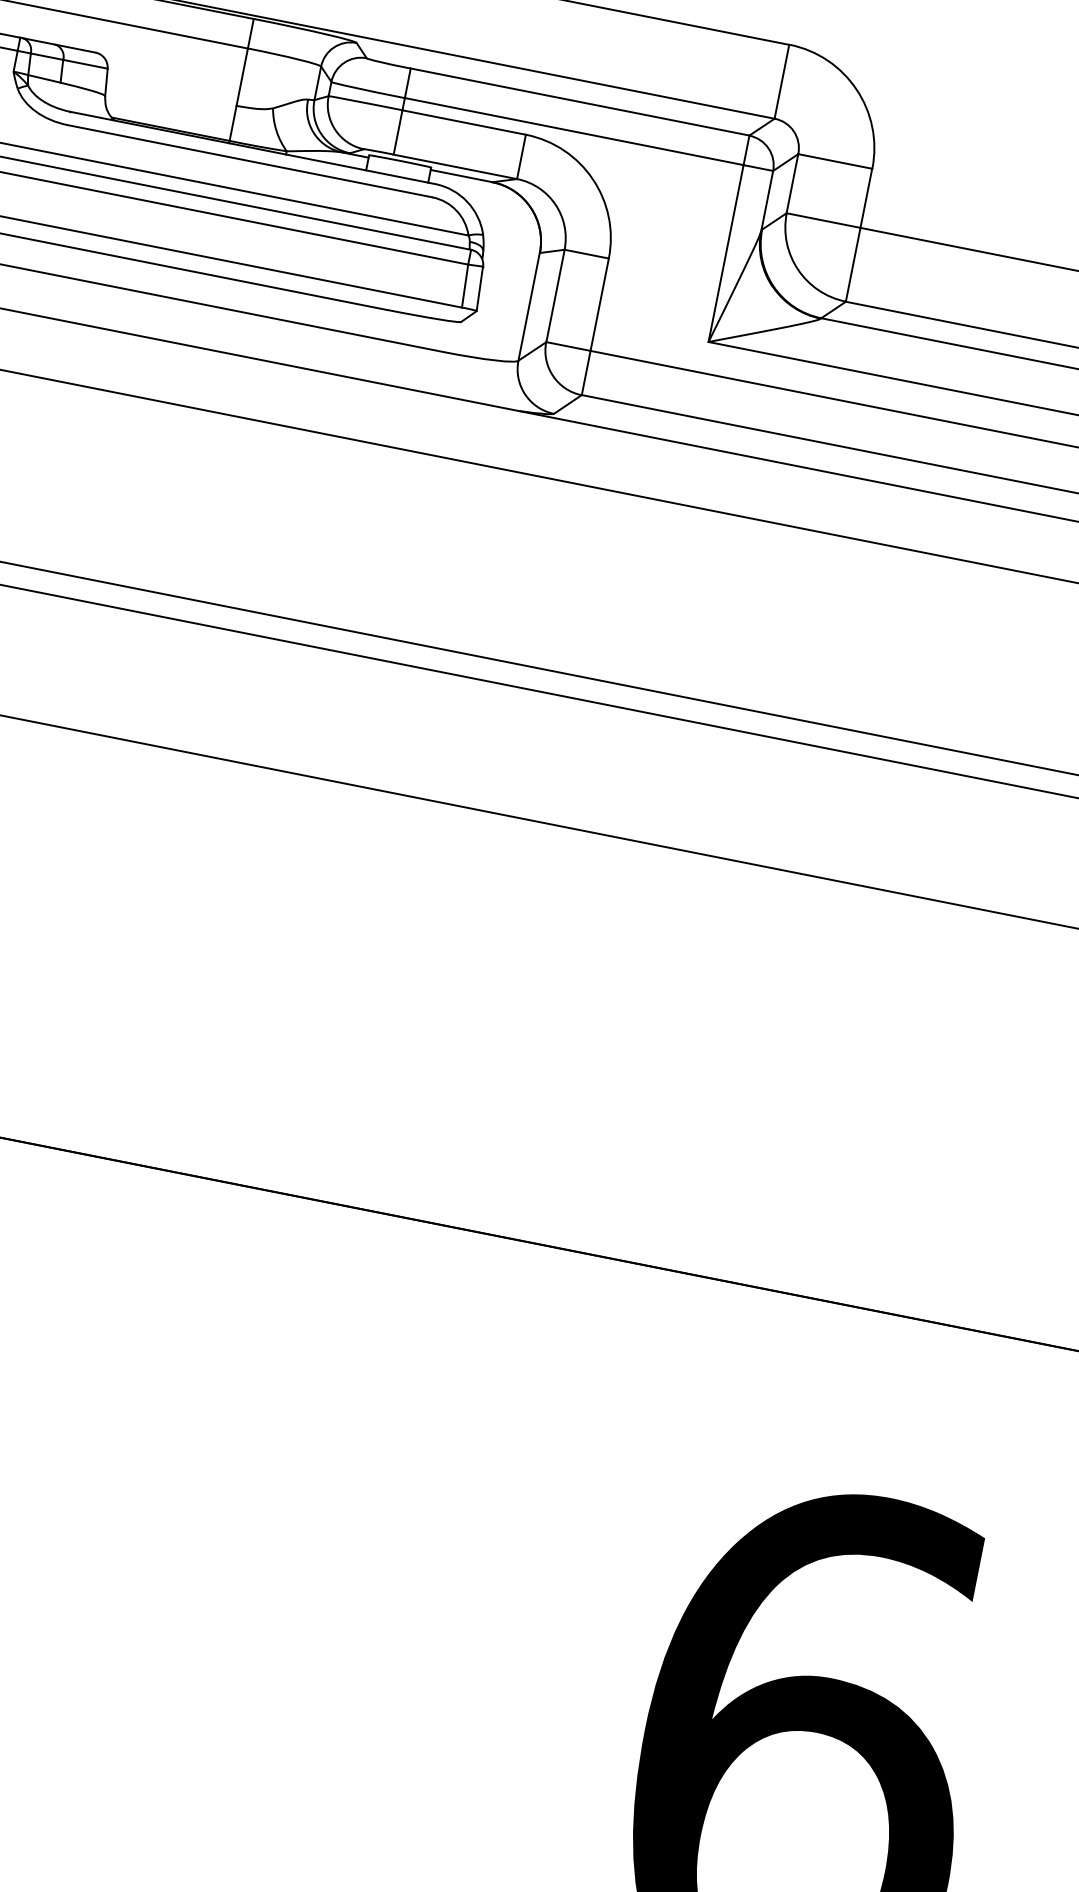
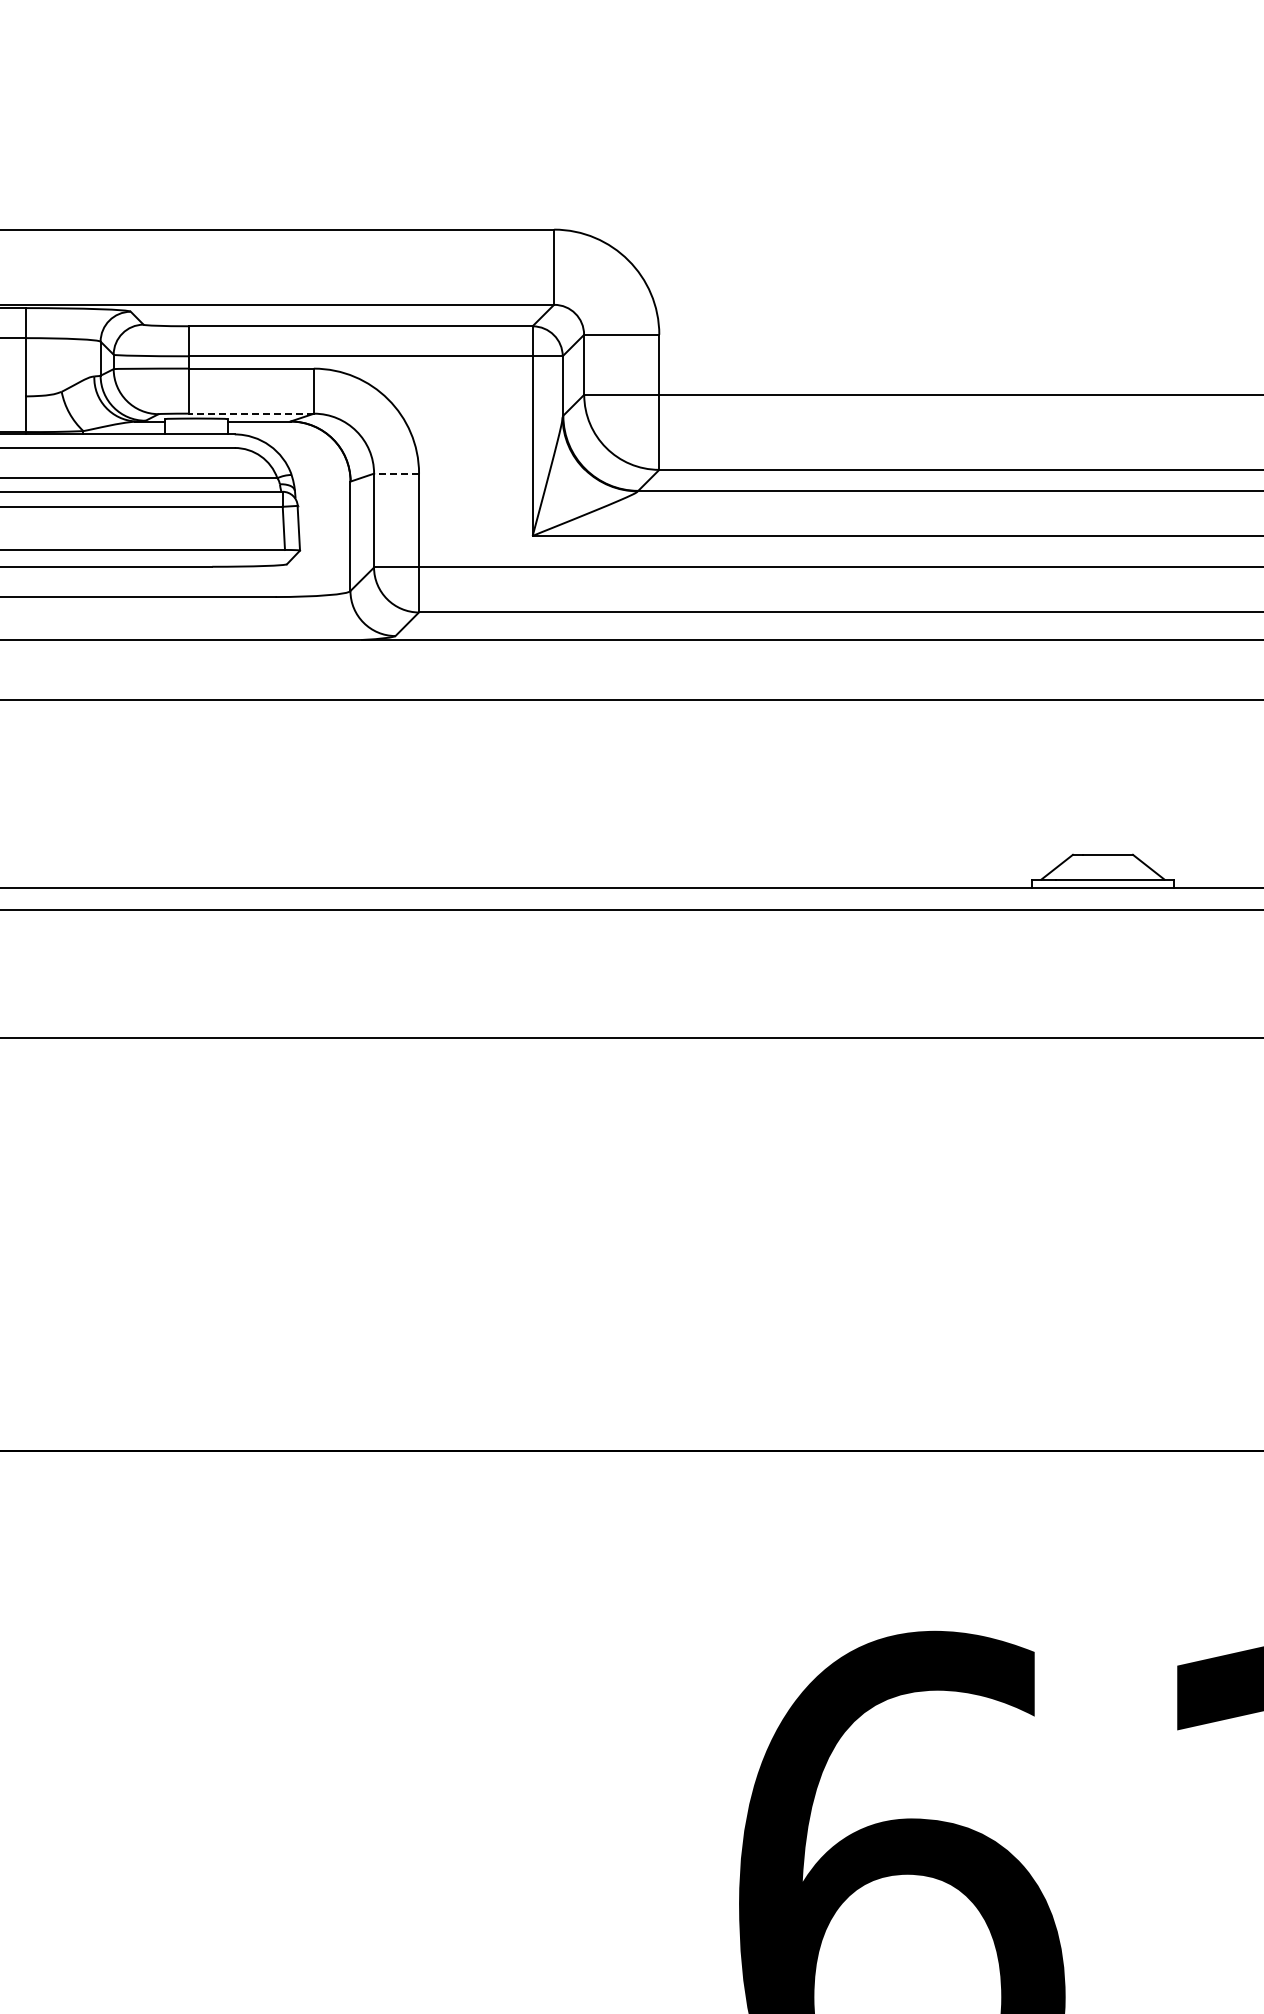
line: (455, 166) -> (251, 413), solid -> dashed
line: (586, 254) -> (396, 473), solid -> dashed

